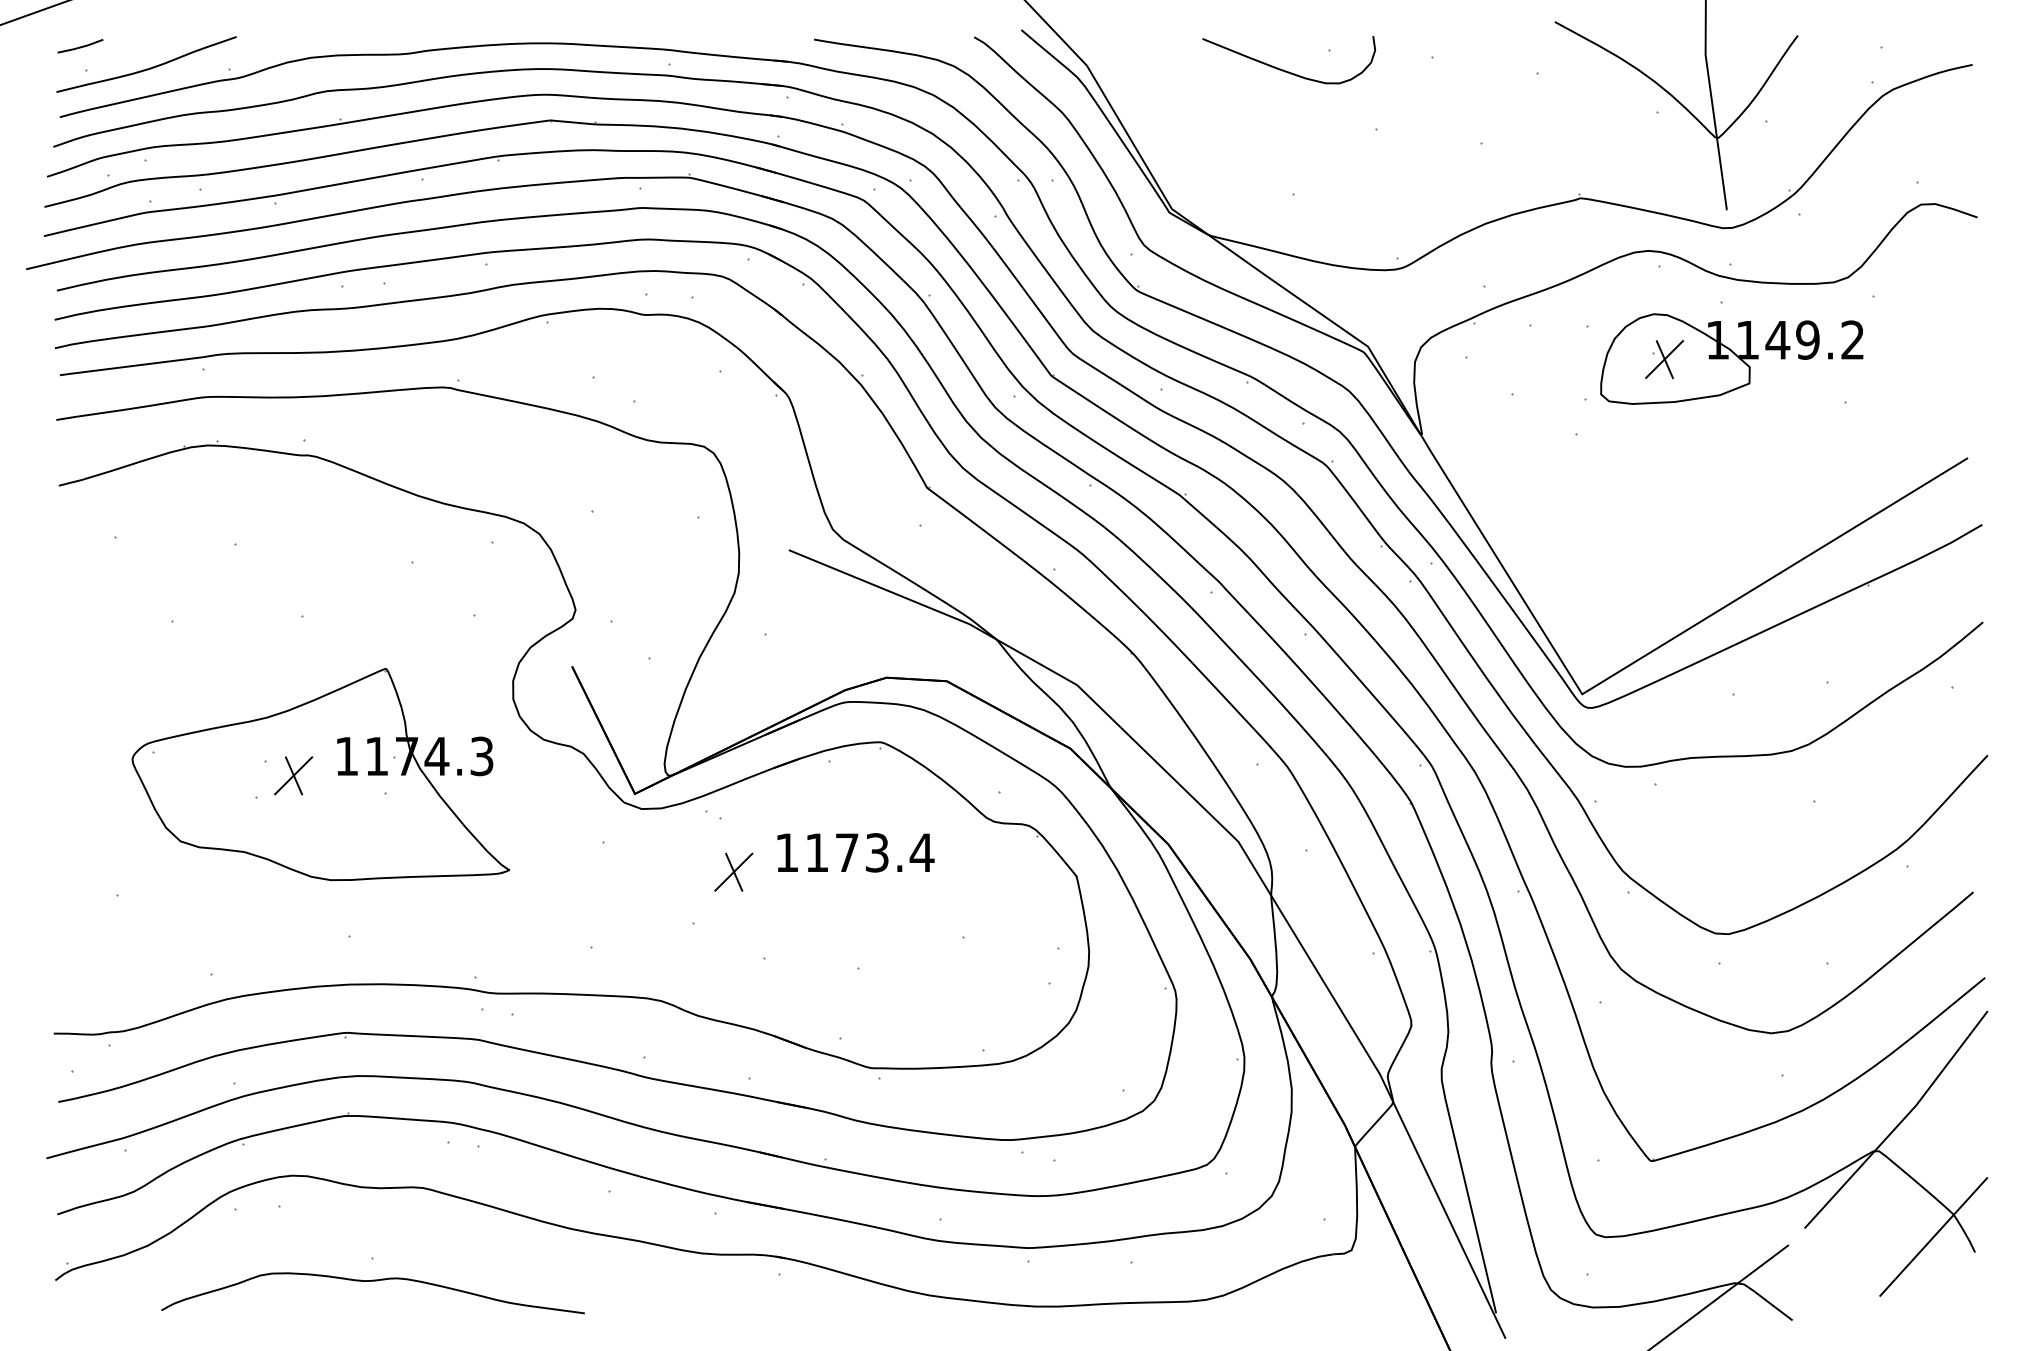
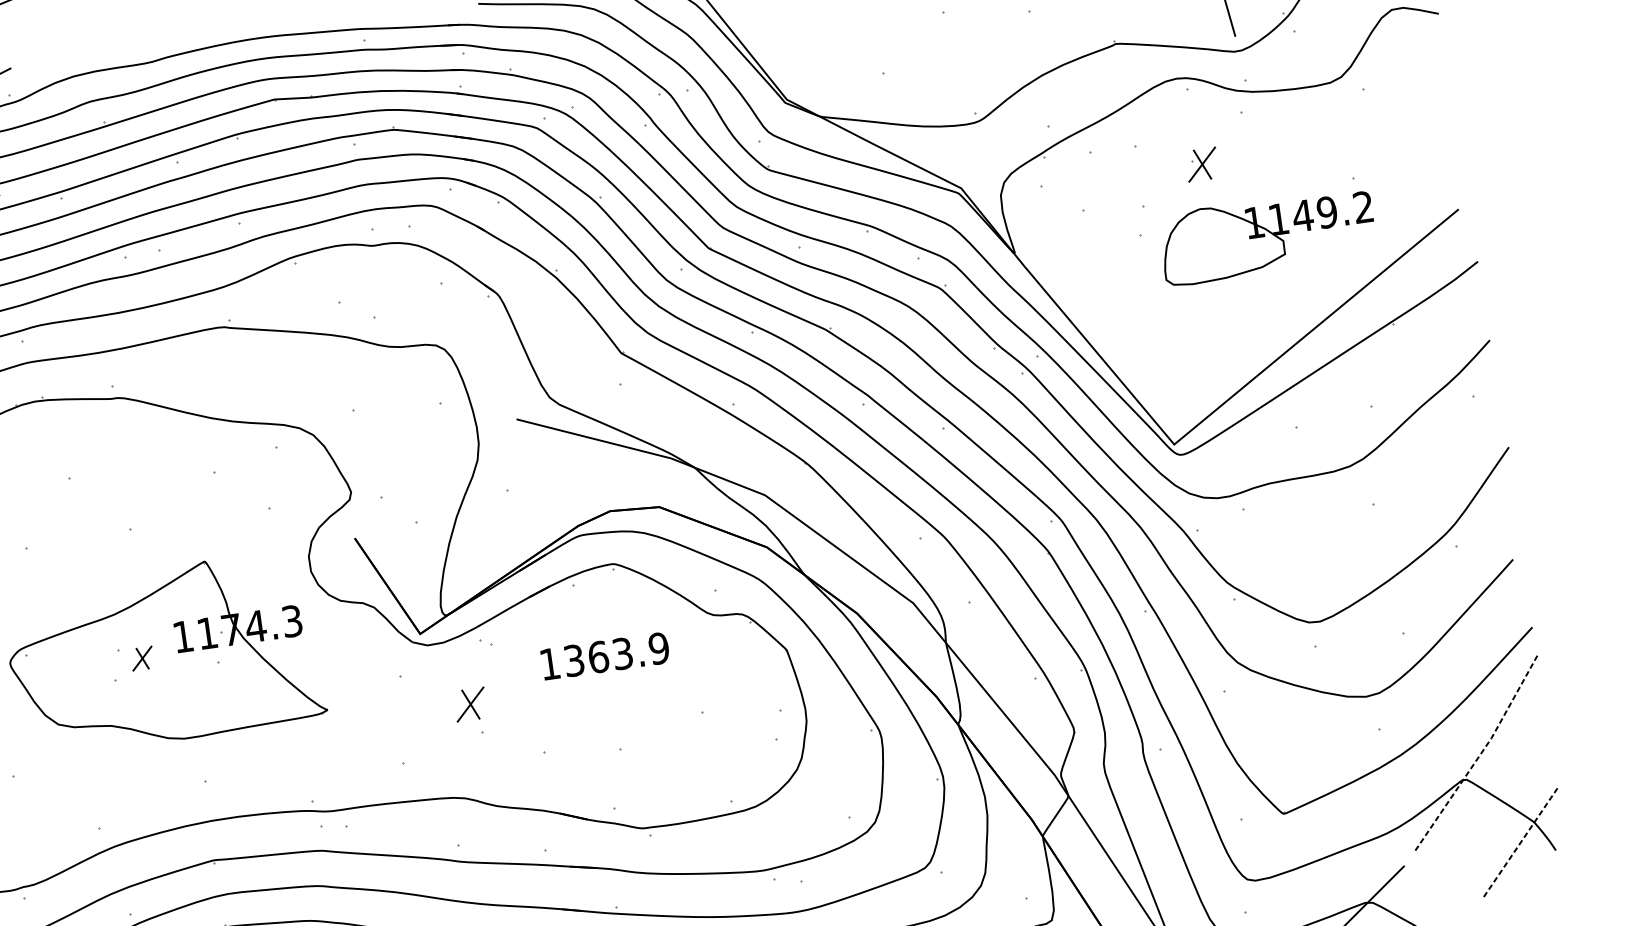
part: (1731, 358) -> (1267, 236), moved
part: (293, 775) -> (142, 658), size x0.7
text: (869, 852) -> (616, 654), 1173.4 -> 1363.9
part: (733, 871) -> (470, 704), moved
line: (1900, 1122) -> (1480, 753), solid -> dashed
line: (1934, 1236) -> (1521, 842), solid -> dashed

